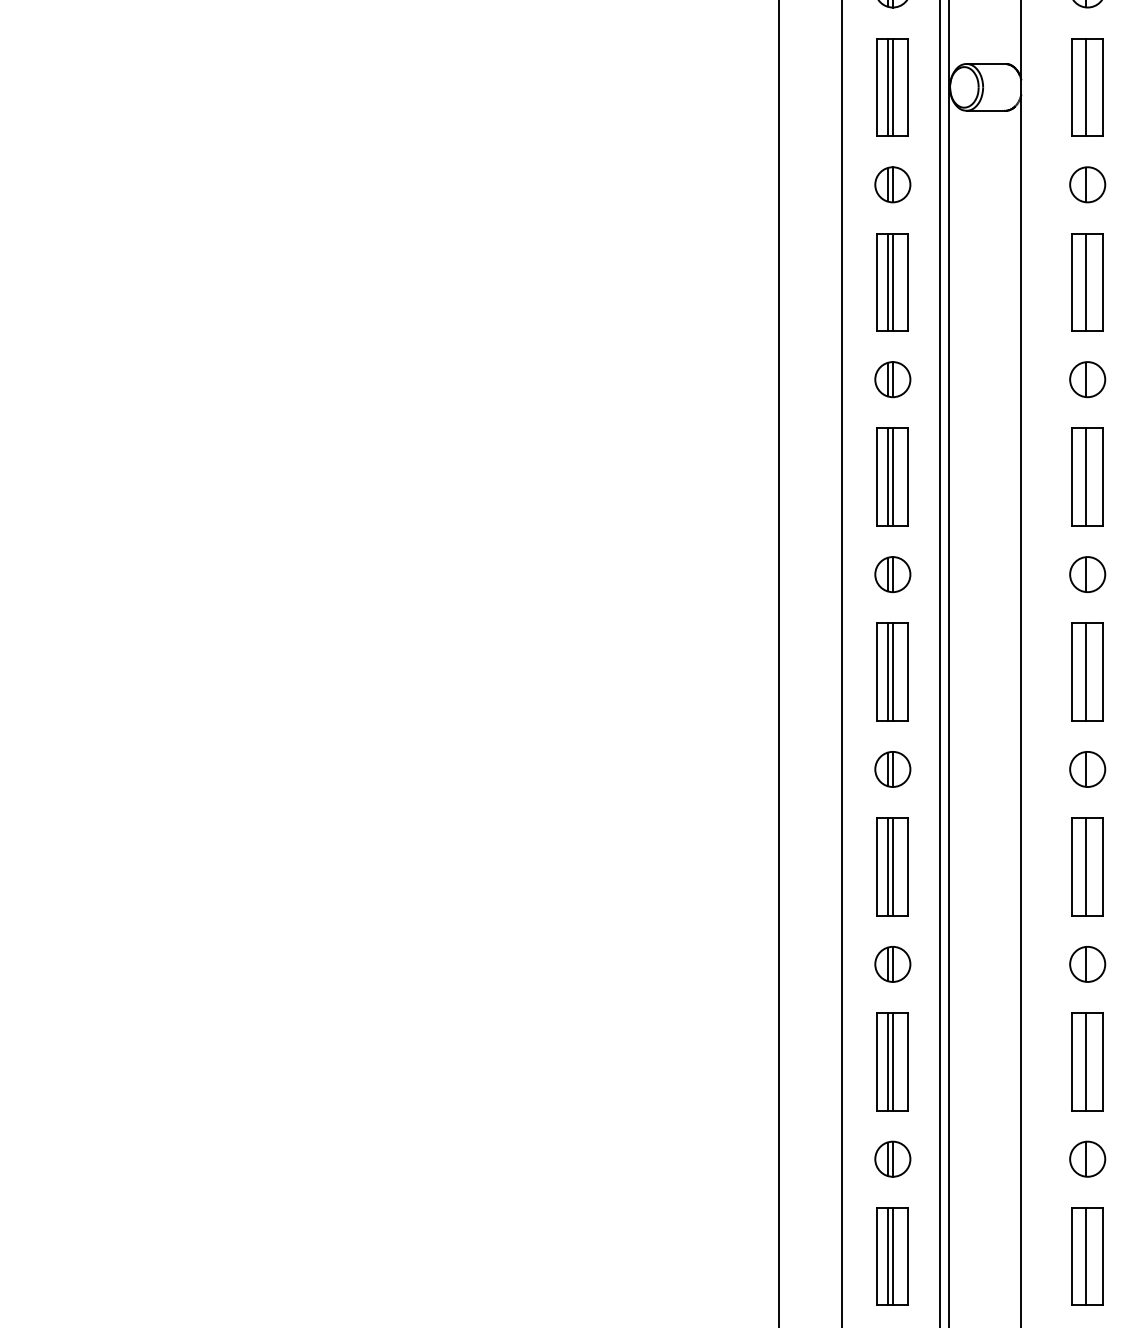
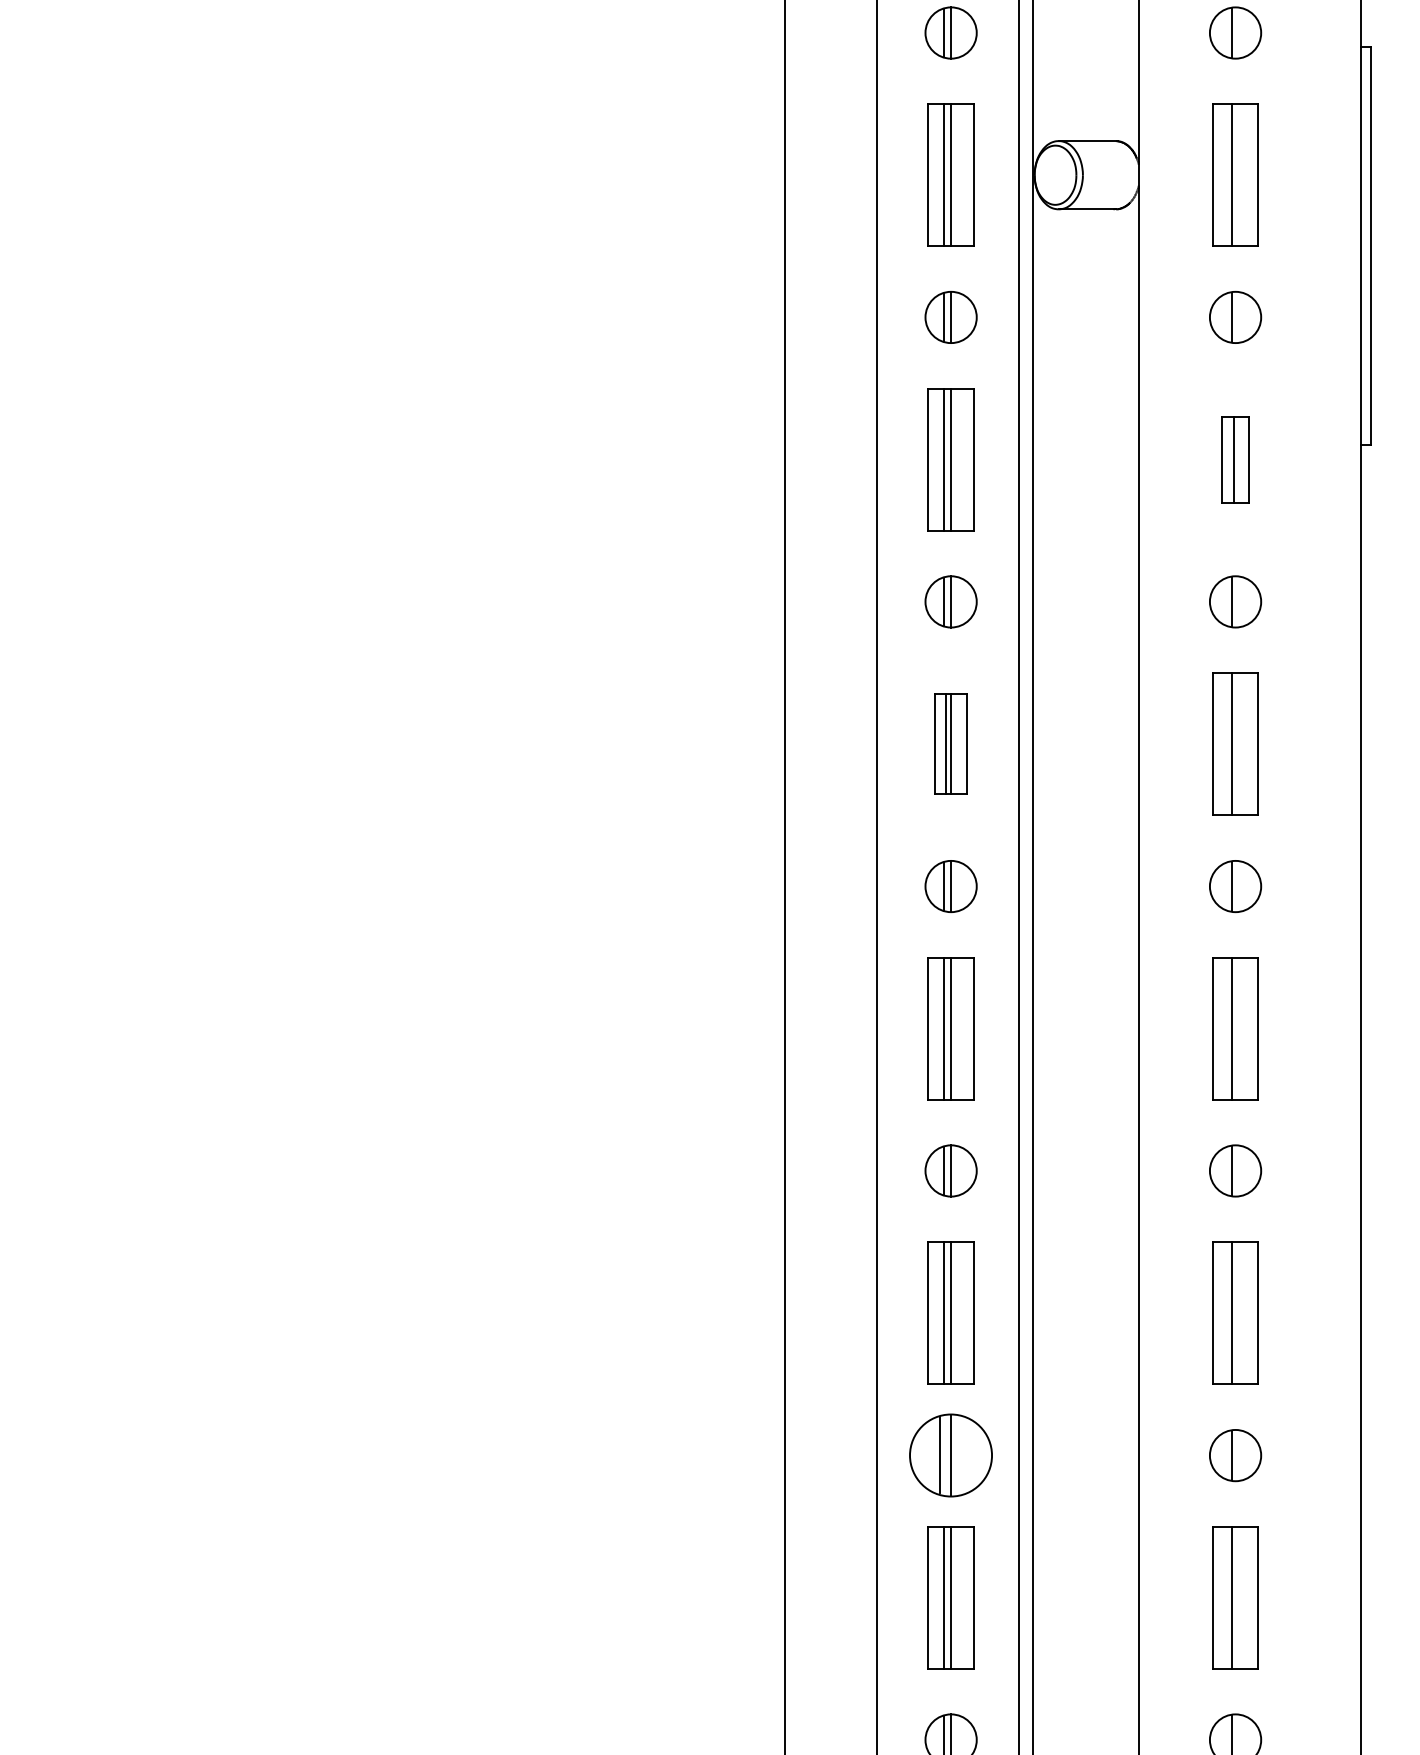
part: (1087, 282) -> (1235, 460), size x0.6
part: (892, 476) -> (950, 743), size x0.7
part: (892, 964) -> (950, 1455), size x1.6

